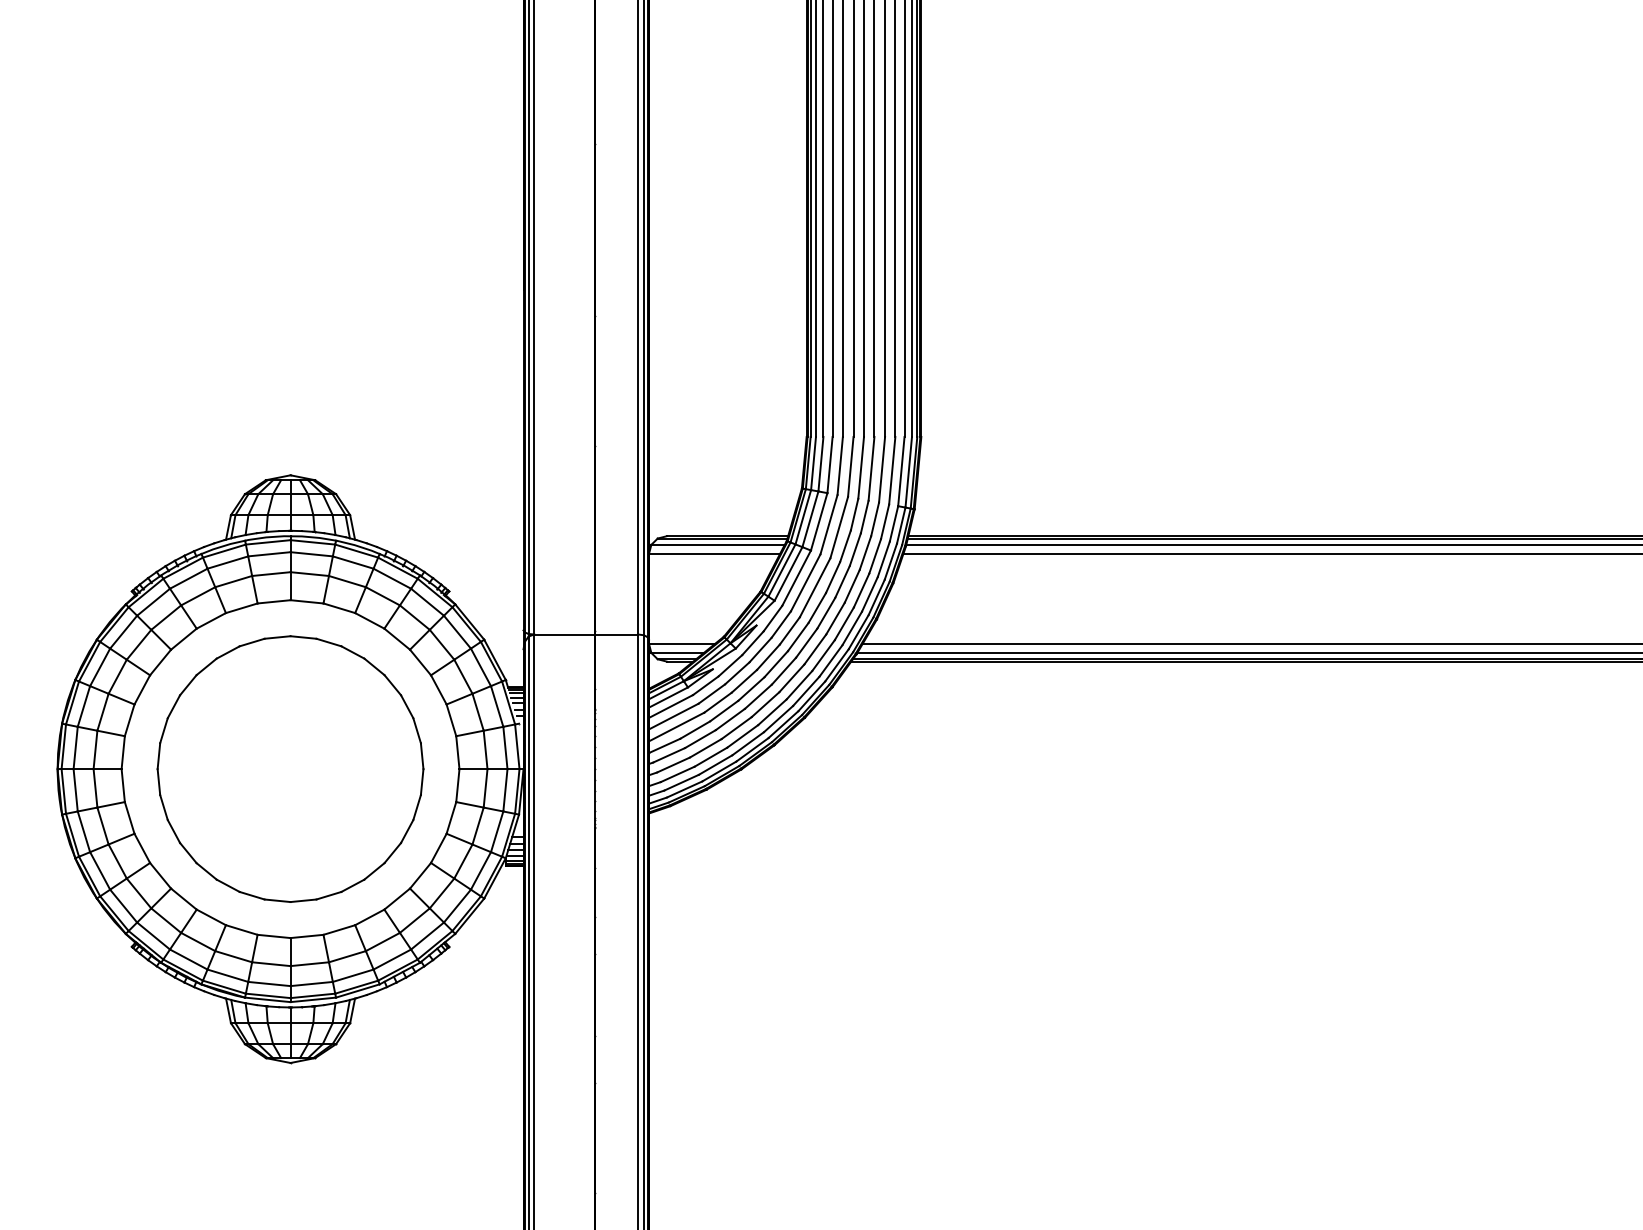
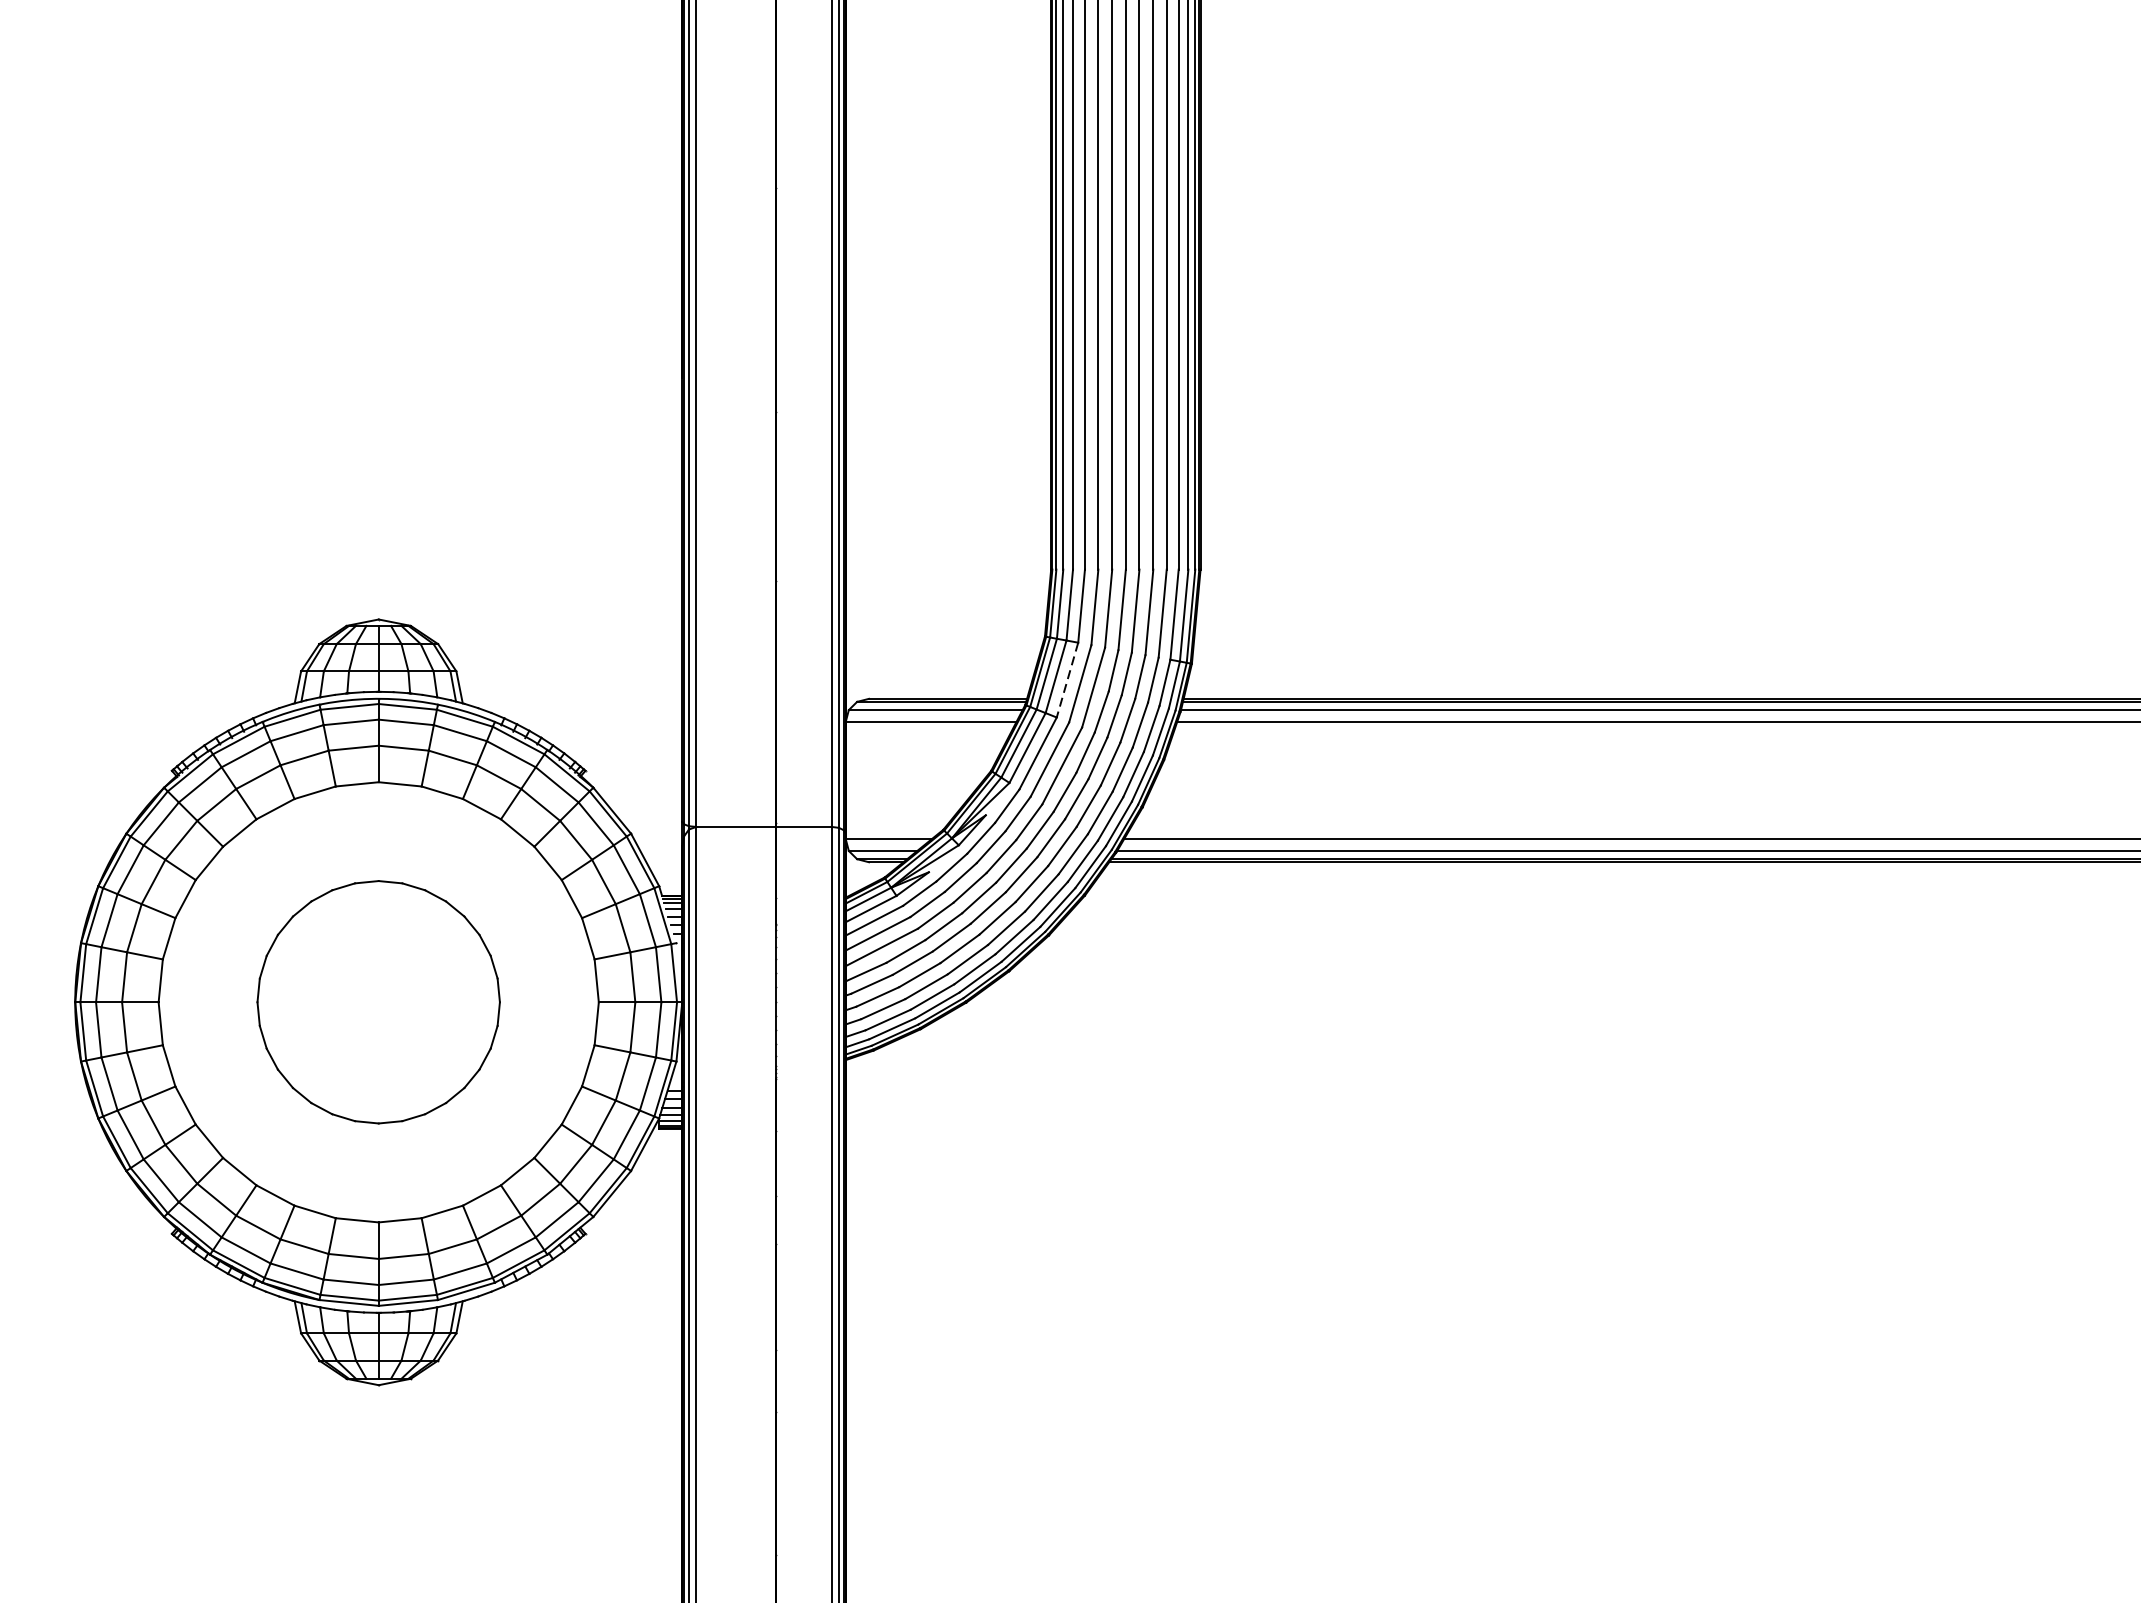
line: (819, 521) -> (1067, 679), solid -> dashed
part: (290, 768) -> (378, 1001), size x0.7

